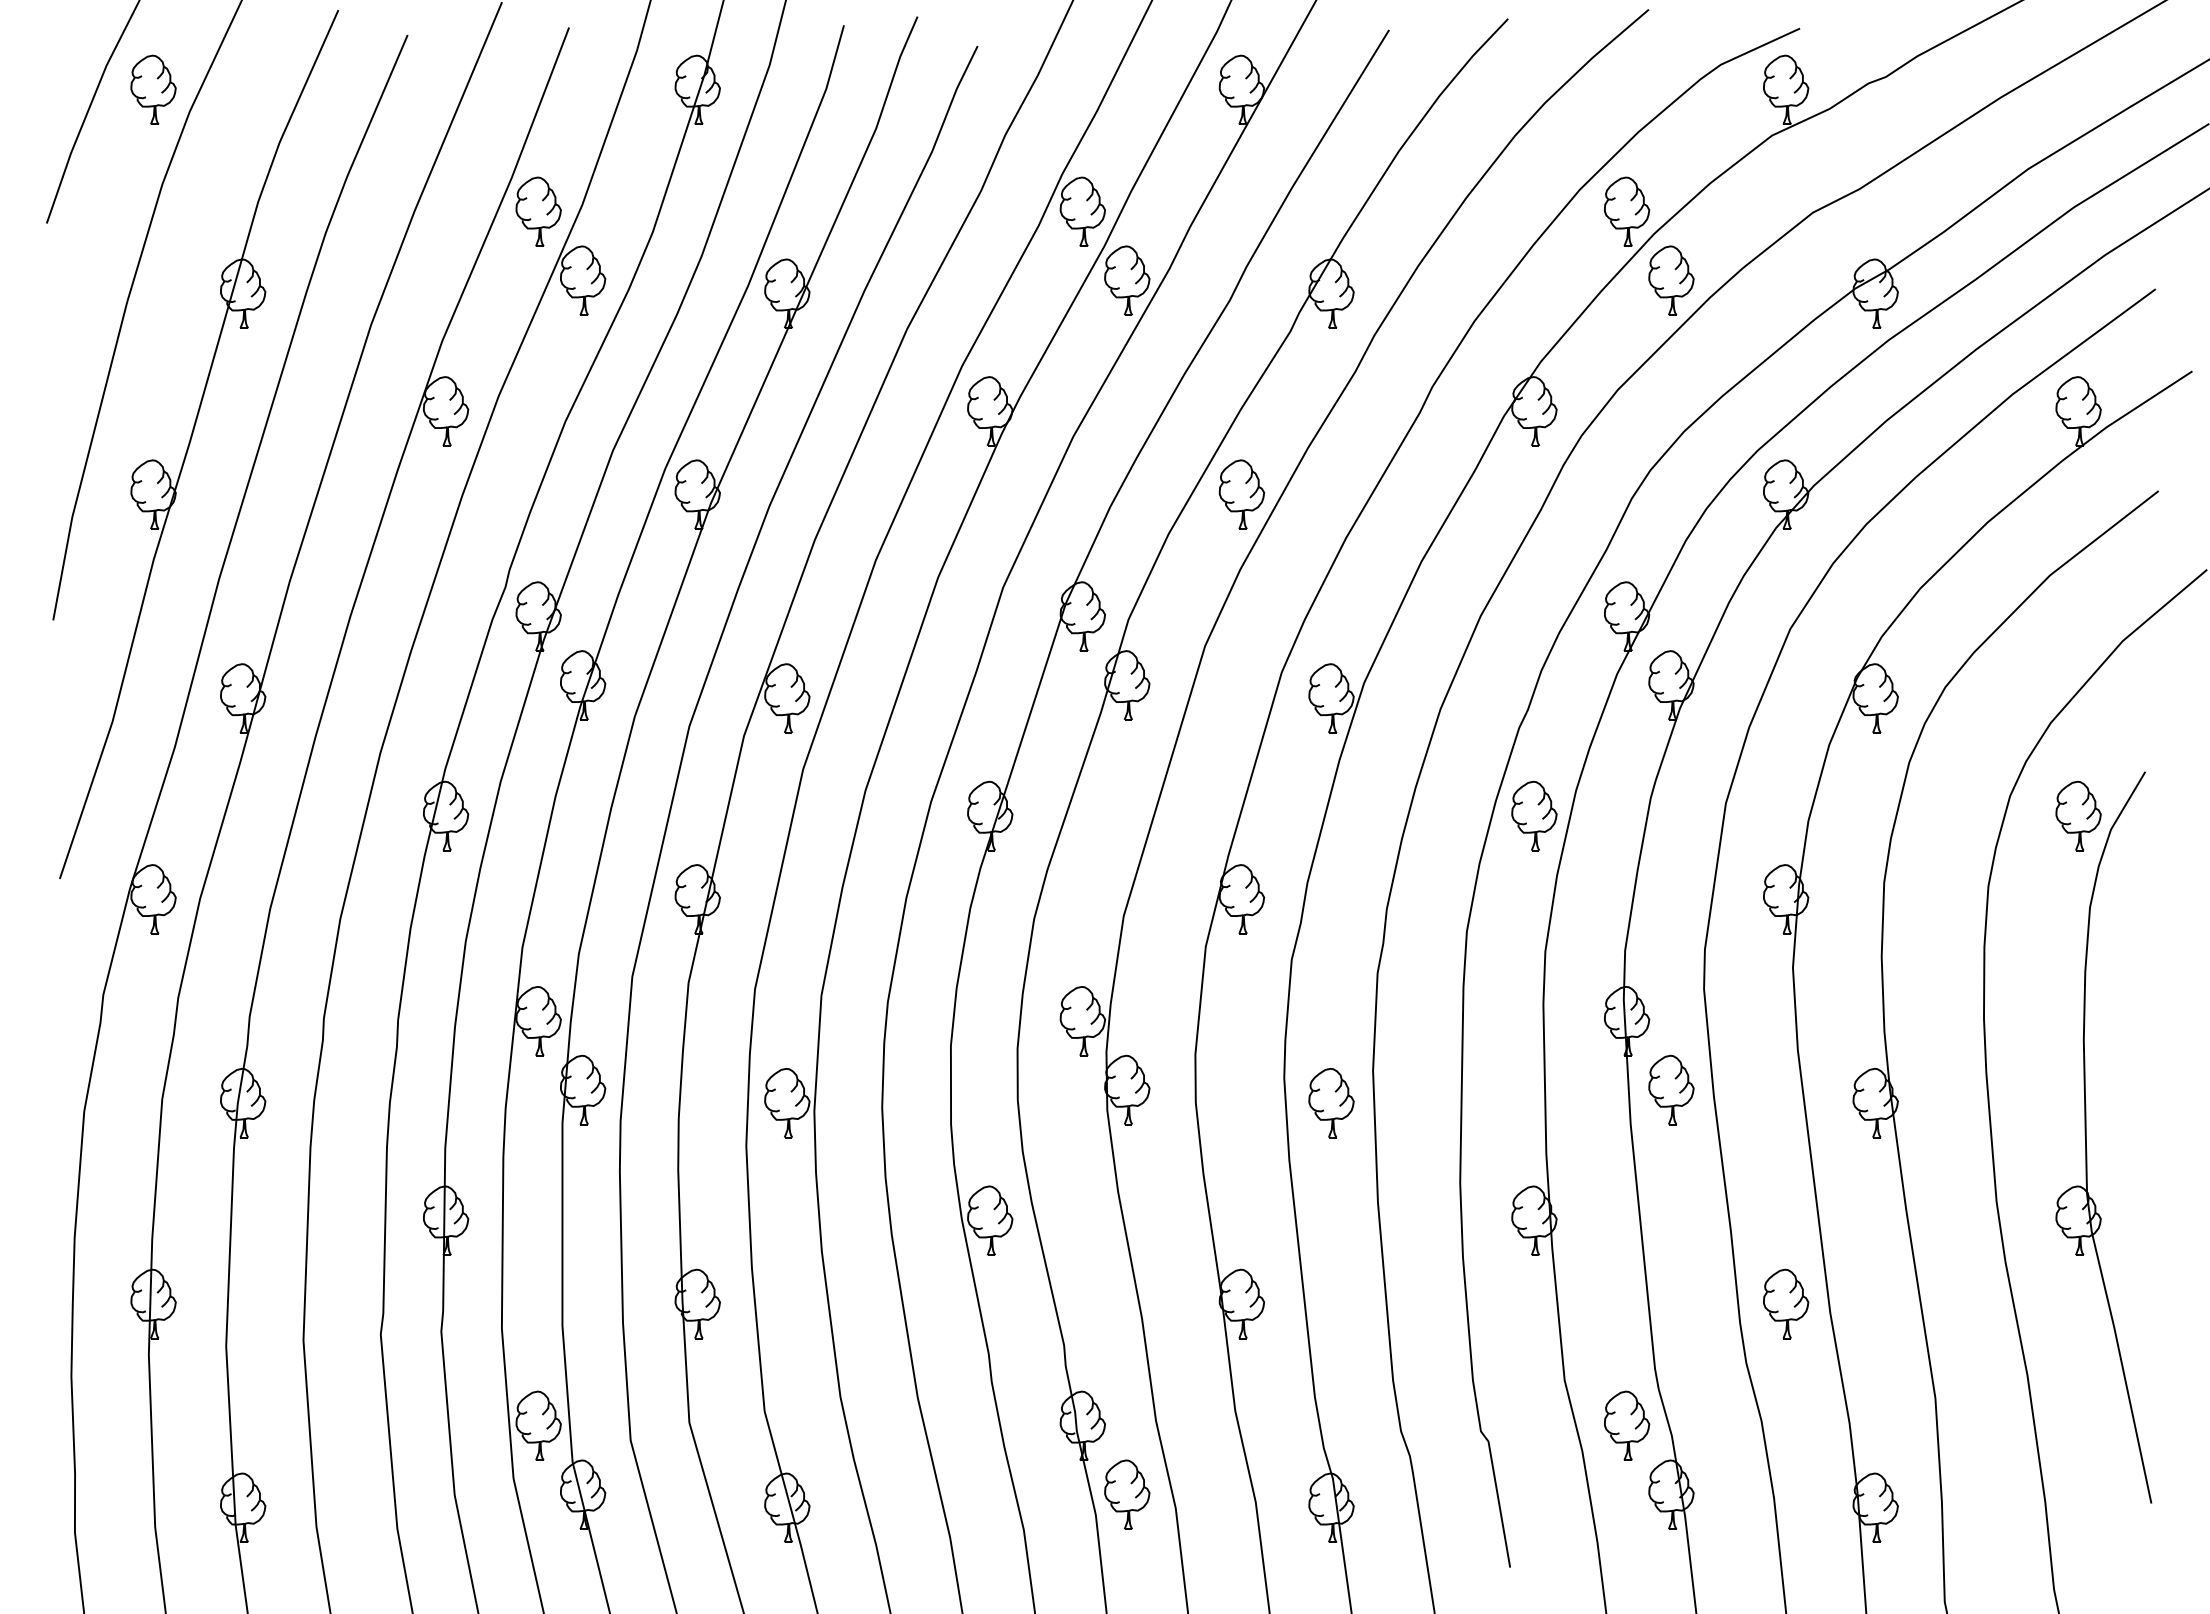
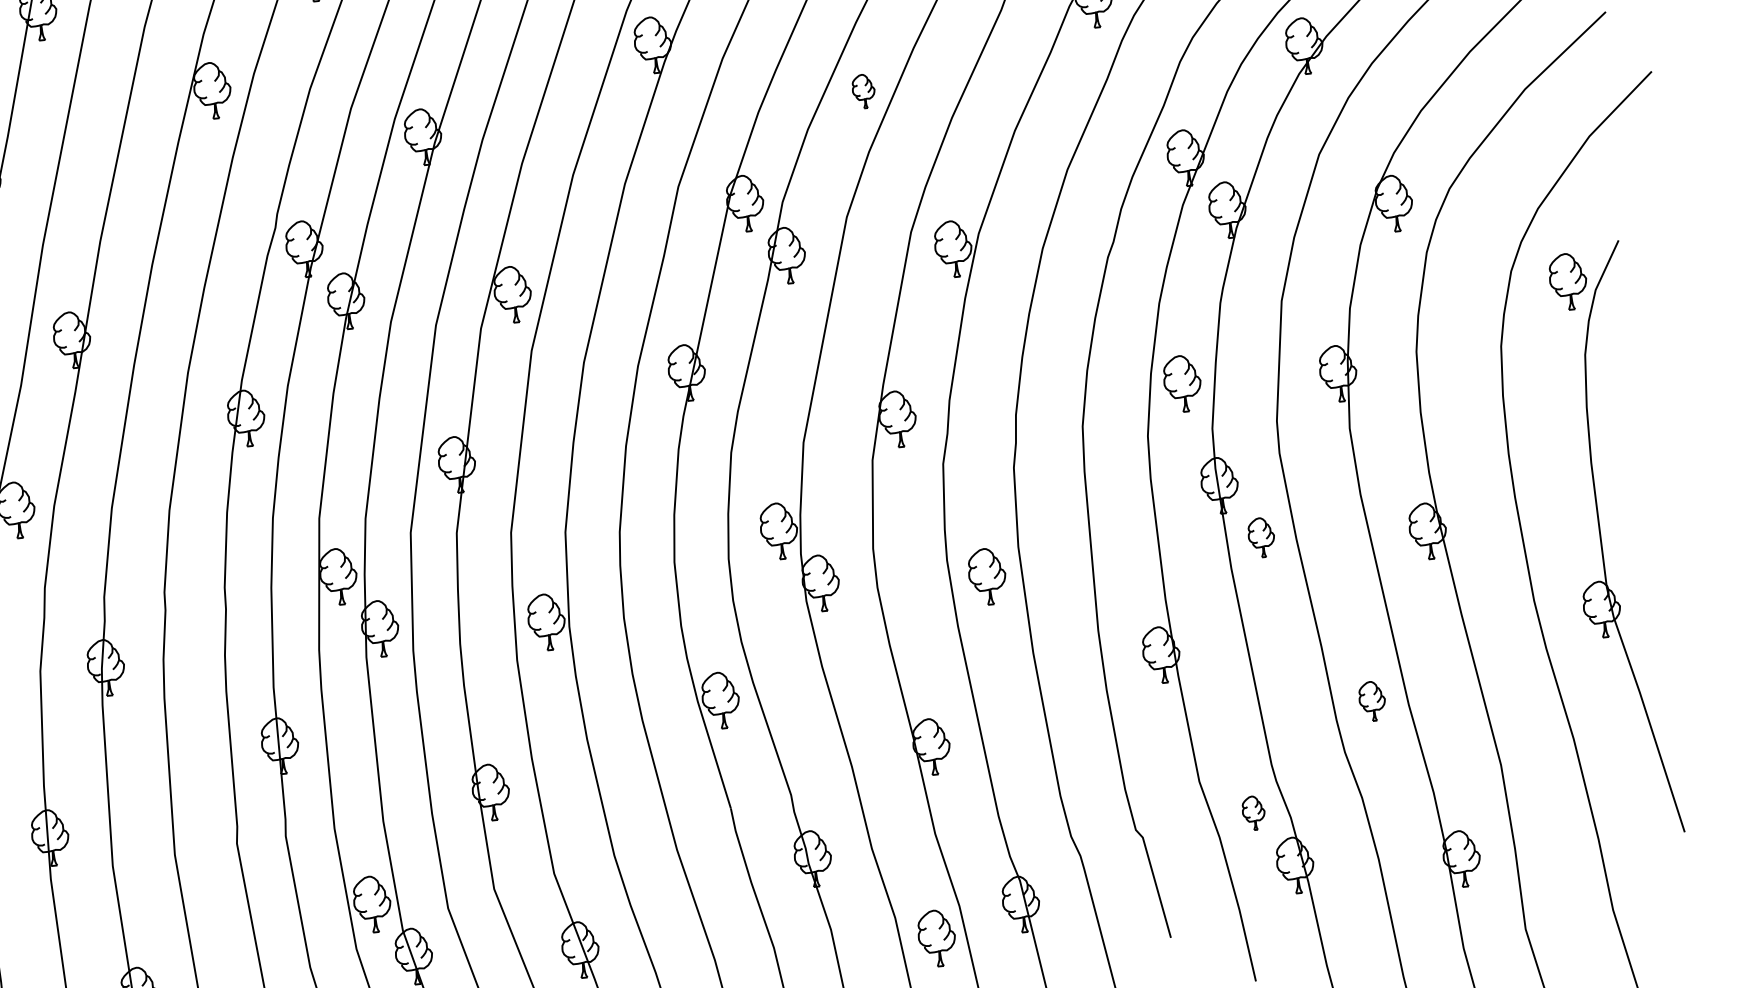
part: (1241, 494) -> (863, 91), size x0.6
part: (1534, 815) -> (1182, 383), moved
part: (1671, 1089) -> (1261, 537), size x0.7
part: (1786, 1303) -> (1372, 700), size x0.7
part: (1627, 1425) -> (1254, 812), size x0.6
part: (1127, 1494) -> (937, 938), moved

